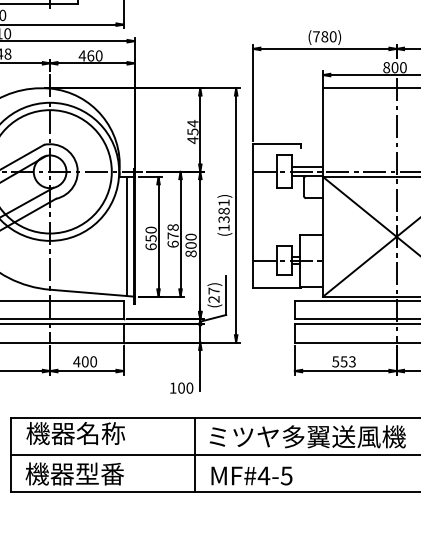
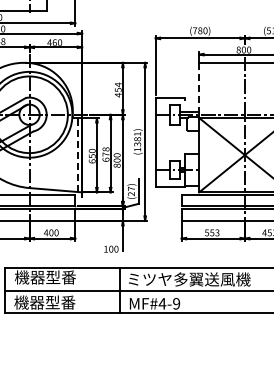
line: (323, 127) -> (199, 87), solid -> dashed
line: (127, 235) -> (77, 154), solid -> dashed
text: (101, 433) -> (61, 277), 機器名称 -> 機器型番
text: (286, 475) -> (176, 303), MF#4-5 -> MF#4-9

